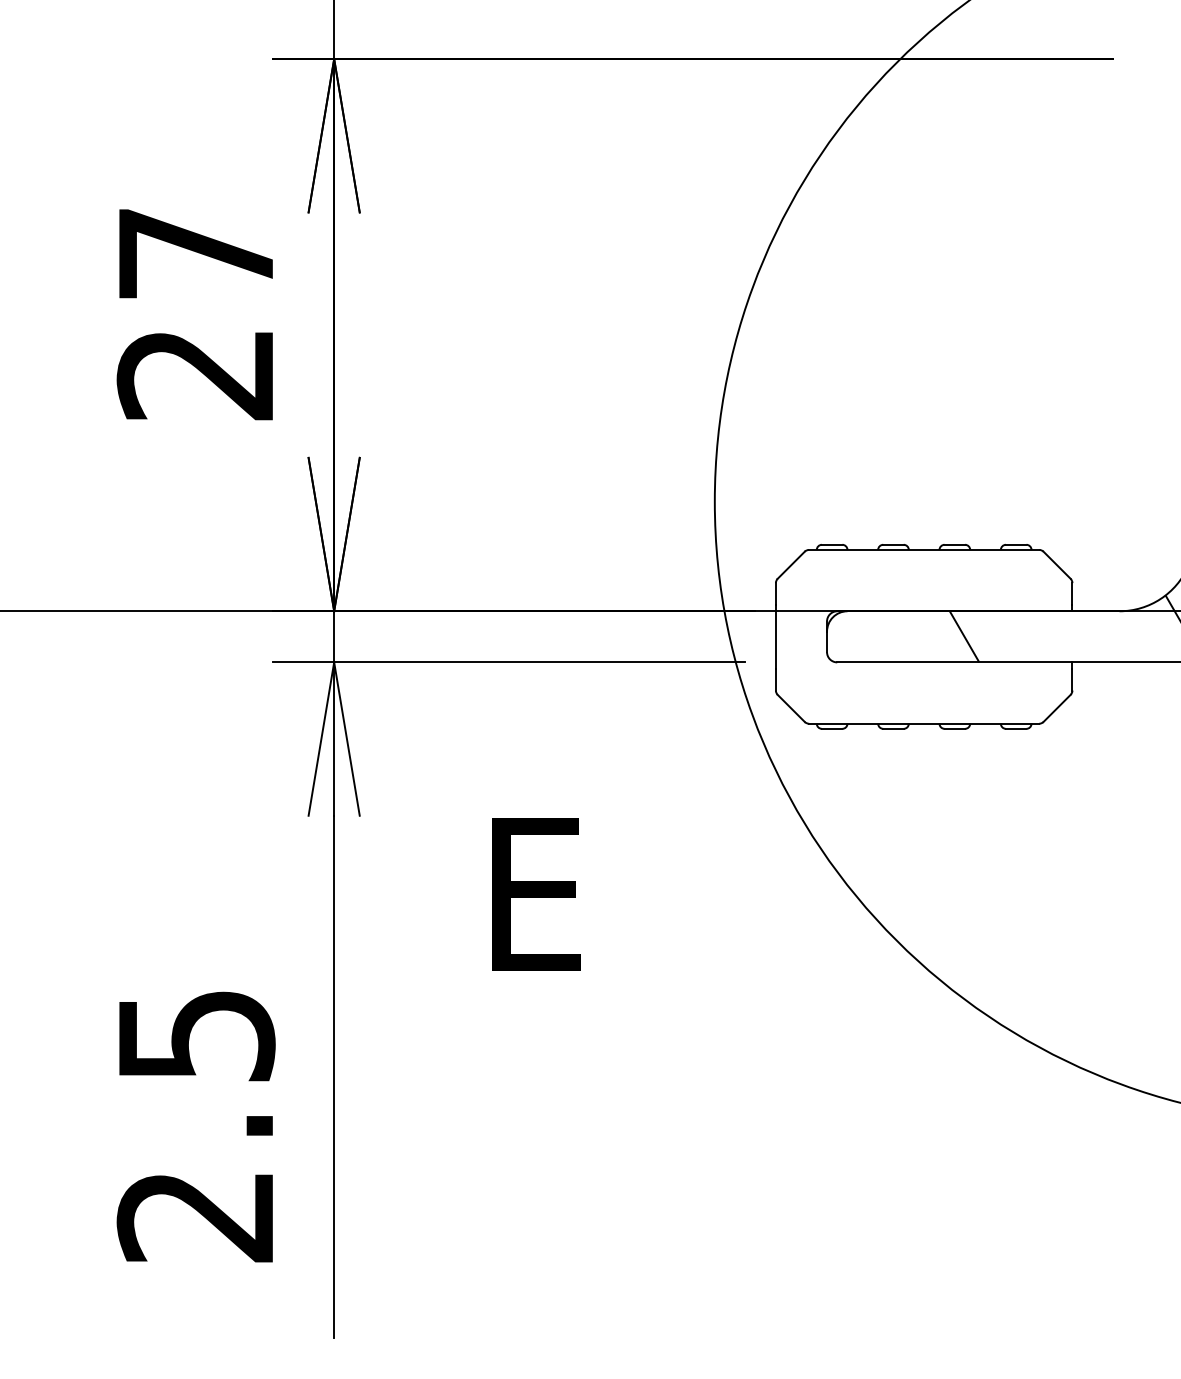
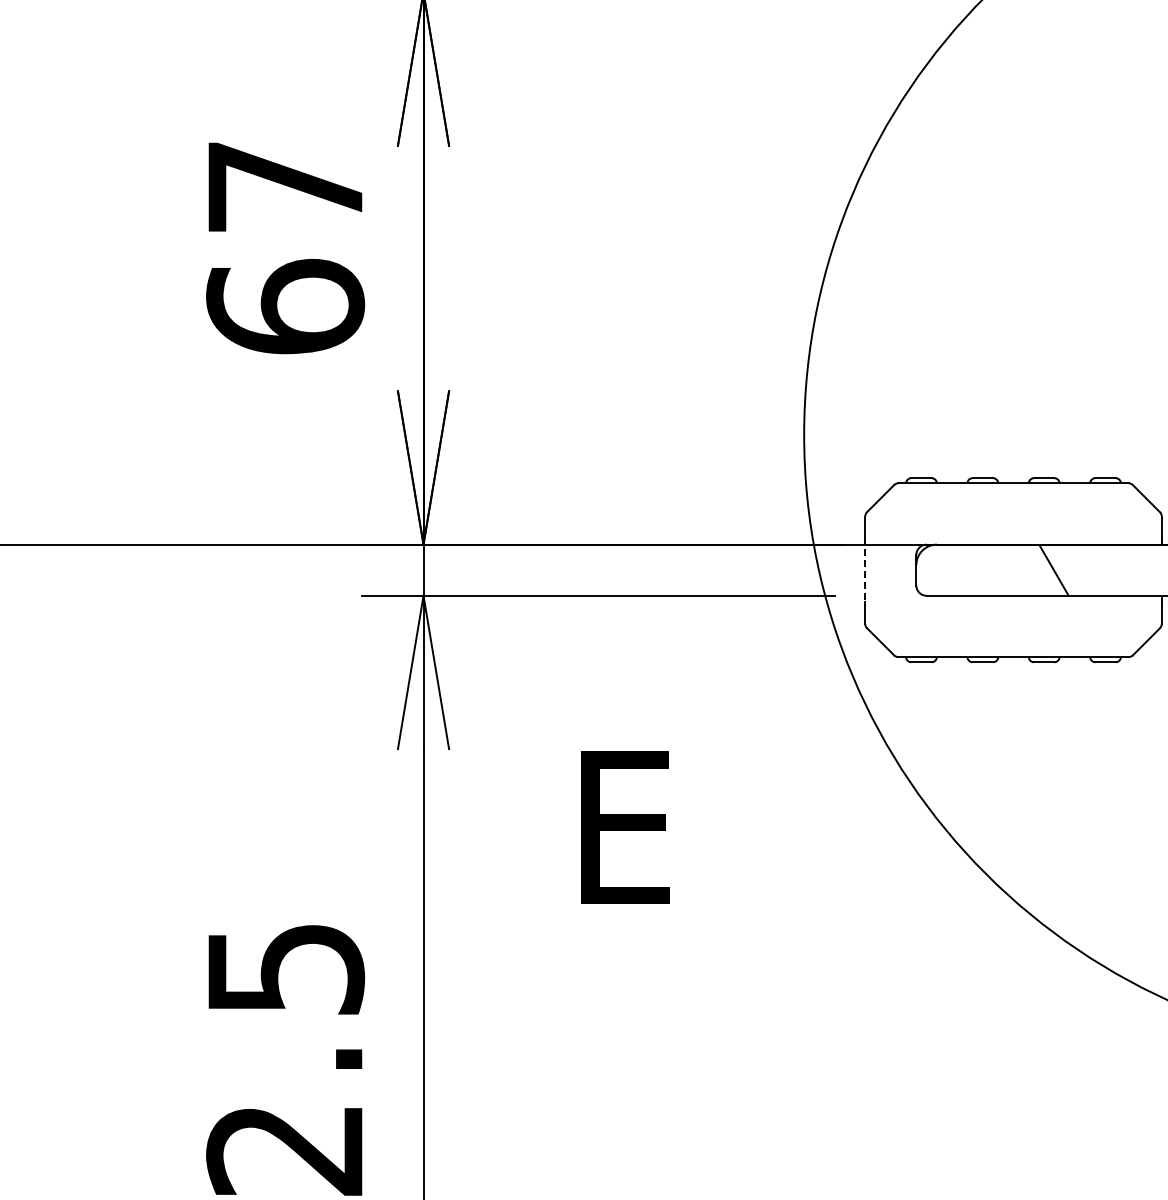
text: (195, 372) -> (284, 305), 27 -> 67
line: (775, 637) -> (864, 570), solid -> dashed

